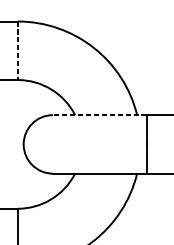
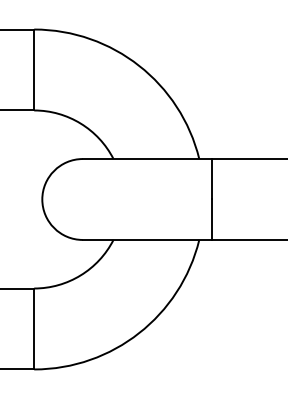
line: (18, 51) -> (34, 70), dashed -> solid
line: (99, 115) -> (147, 159), dashed -> solid

